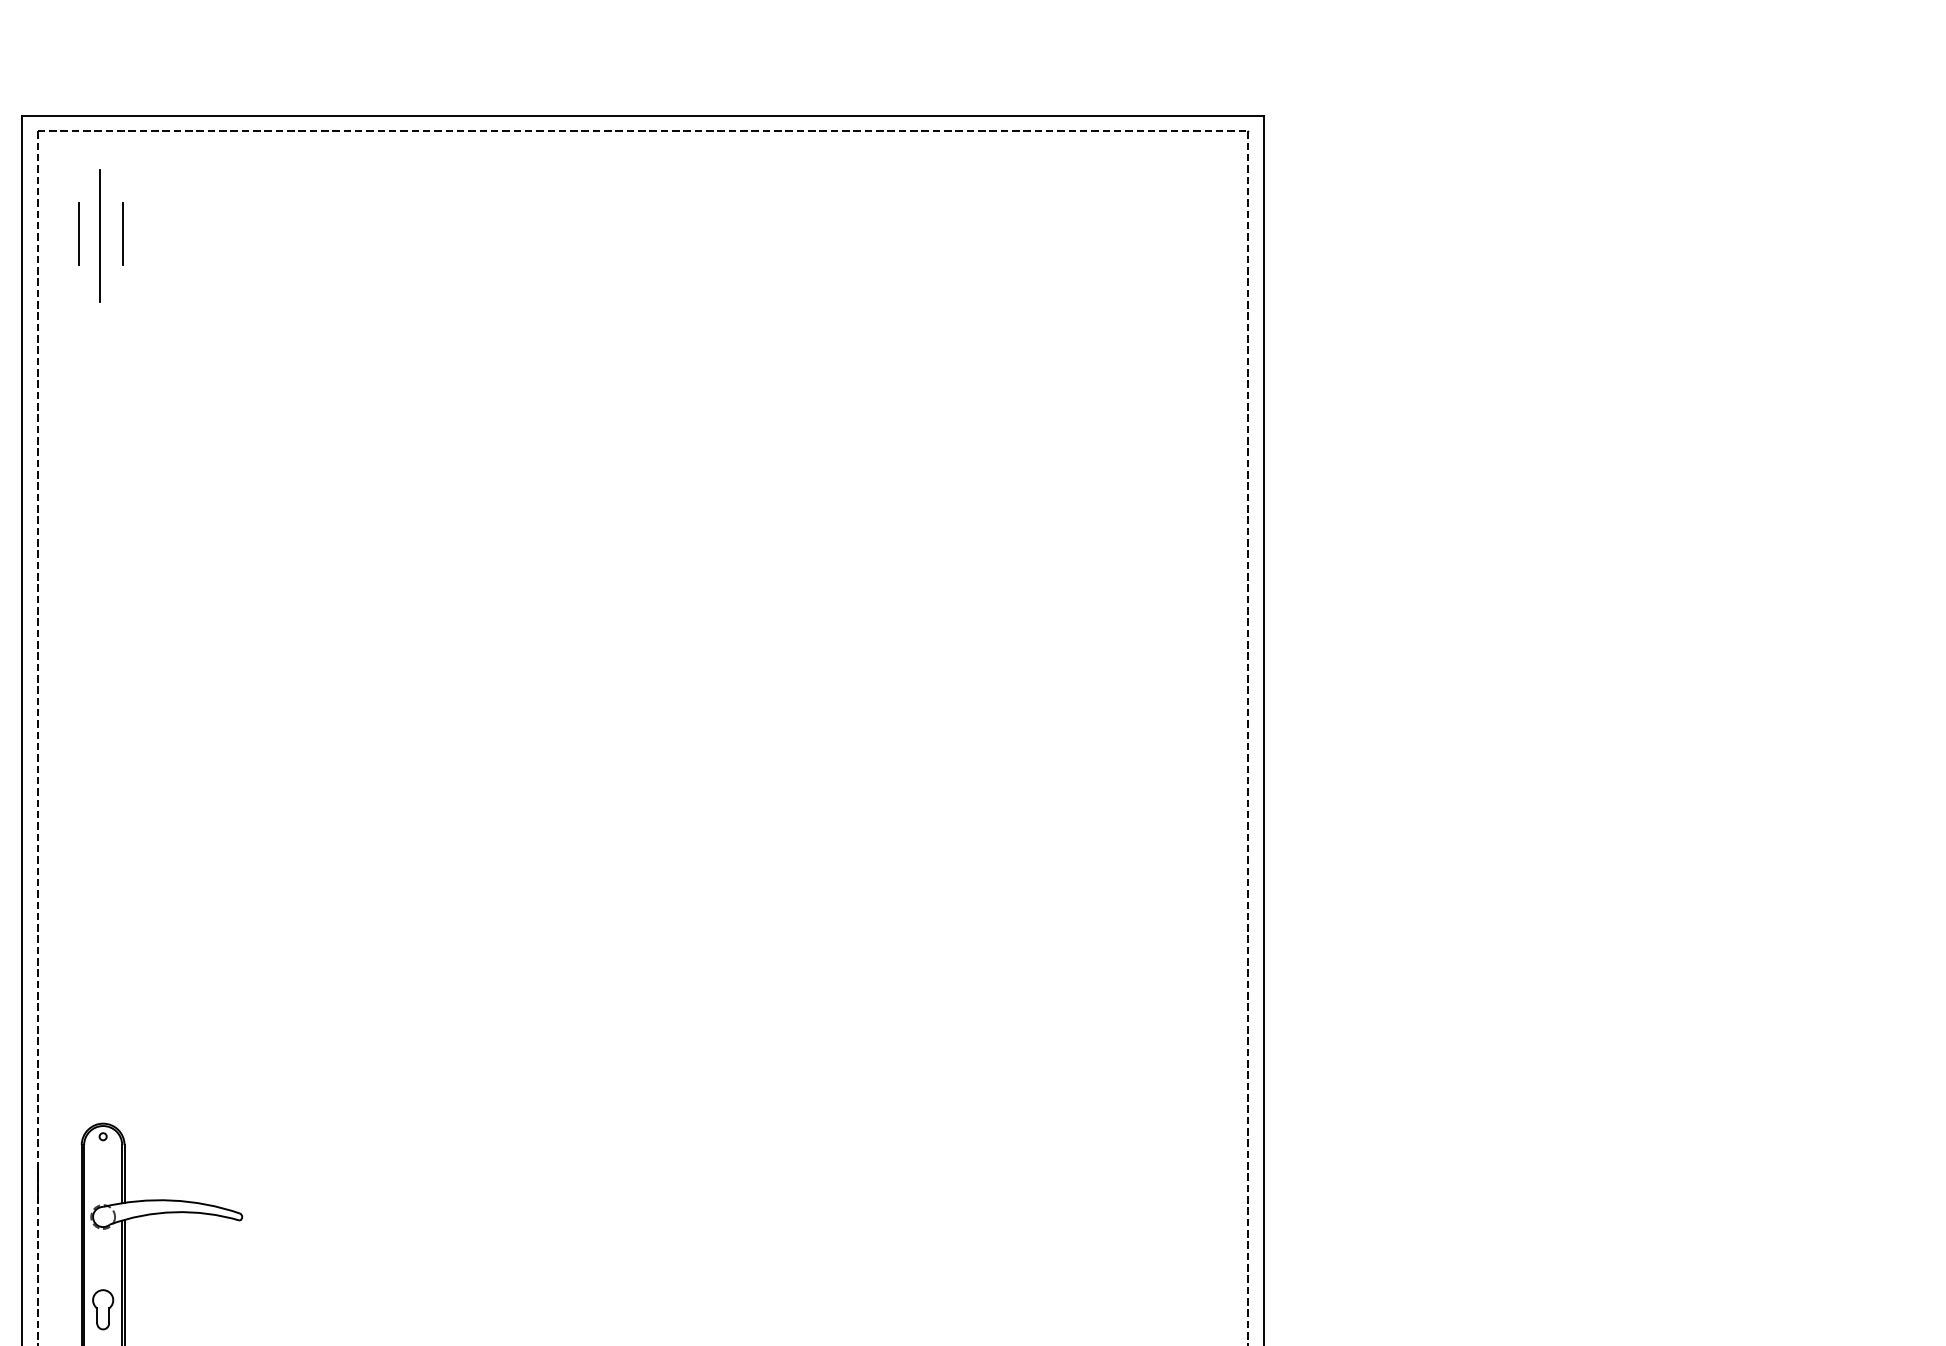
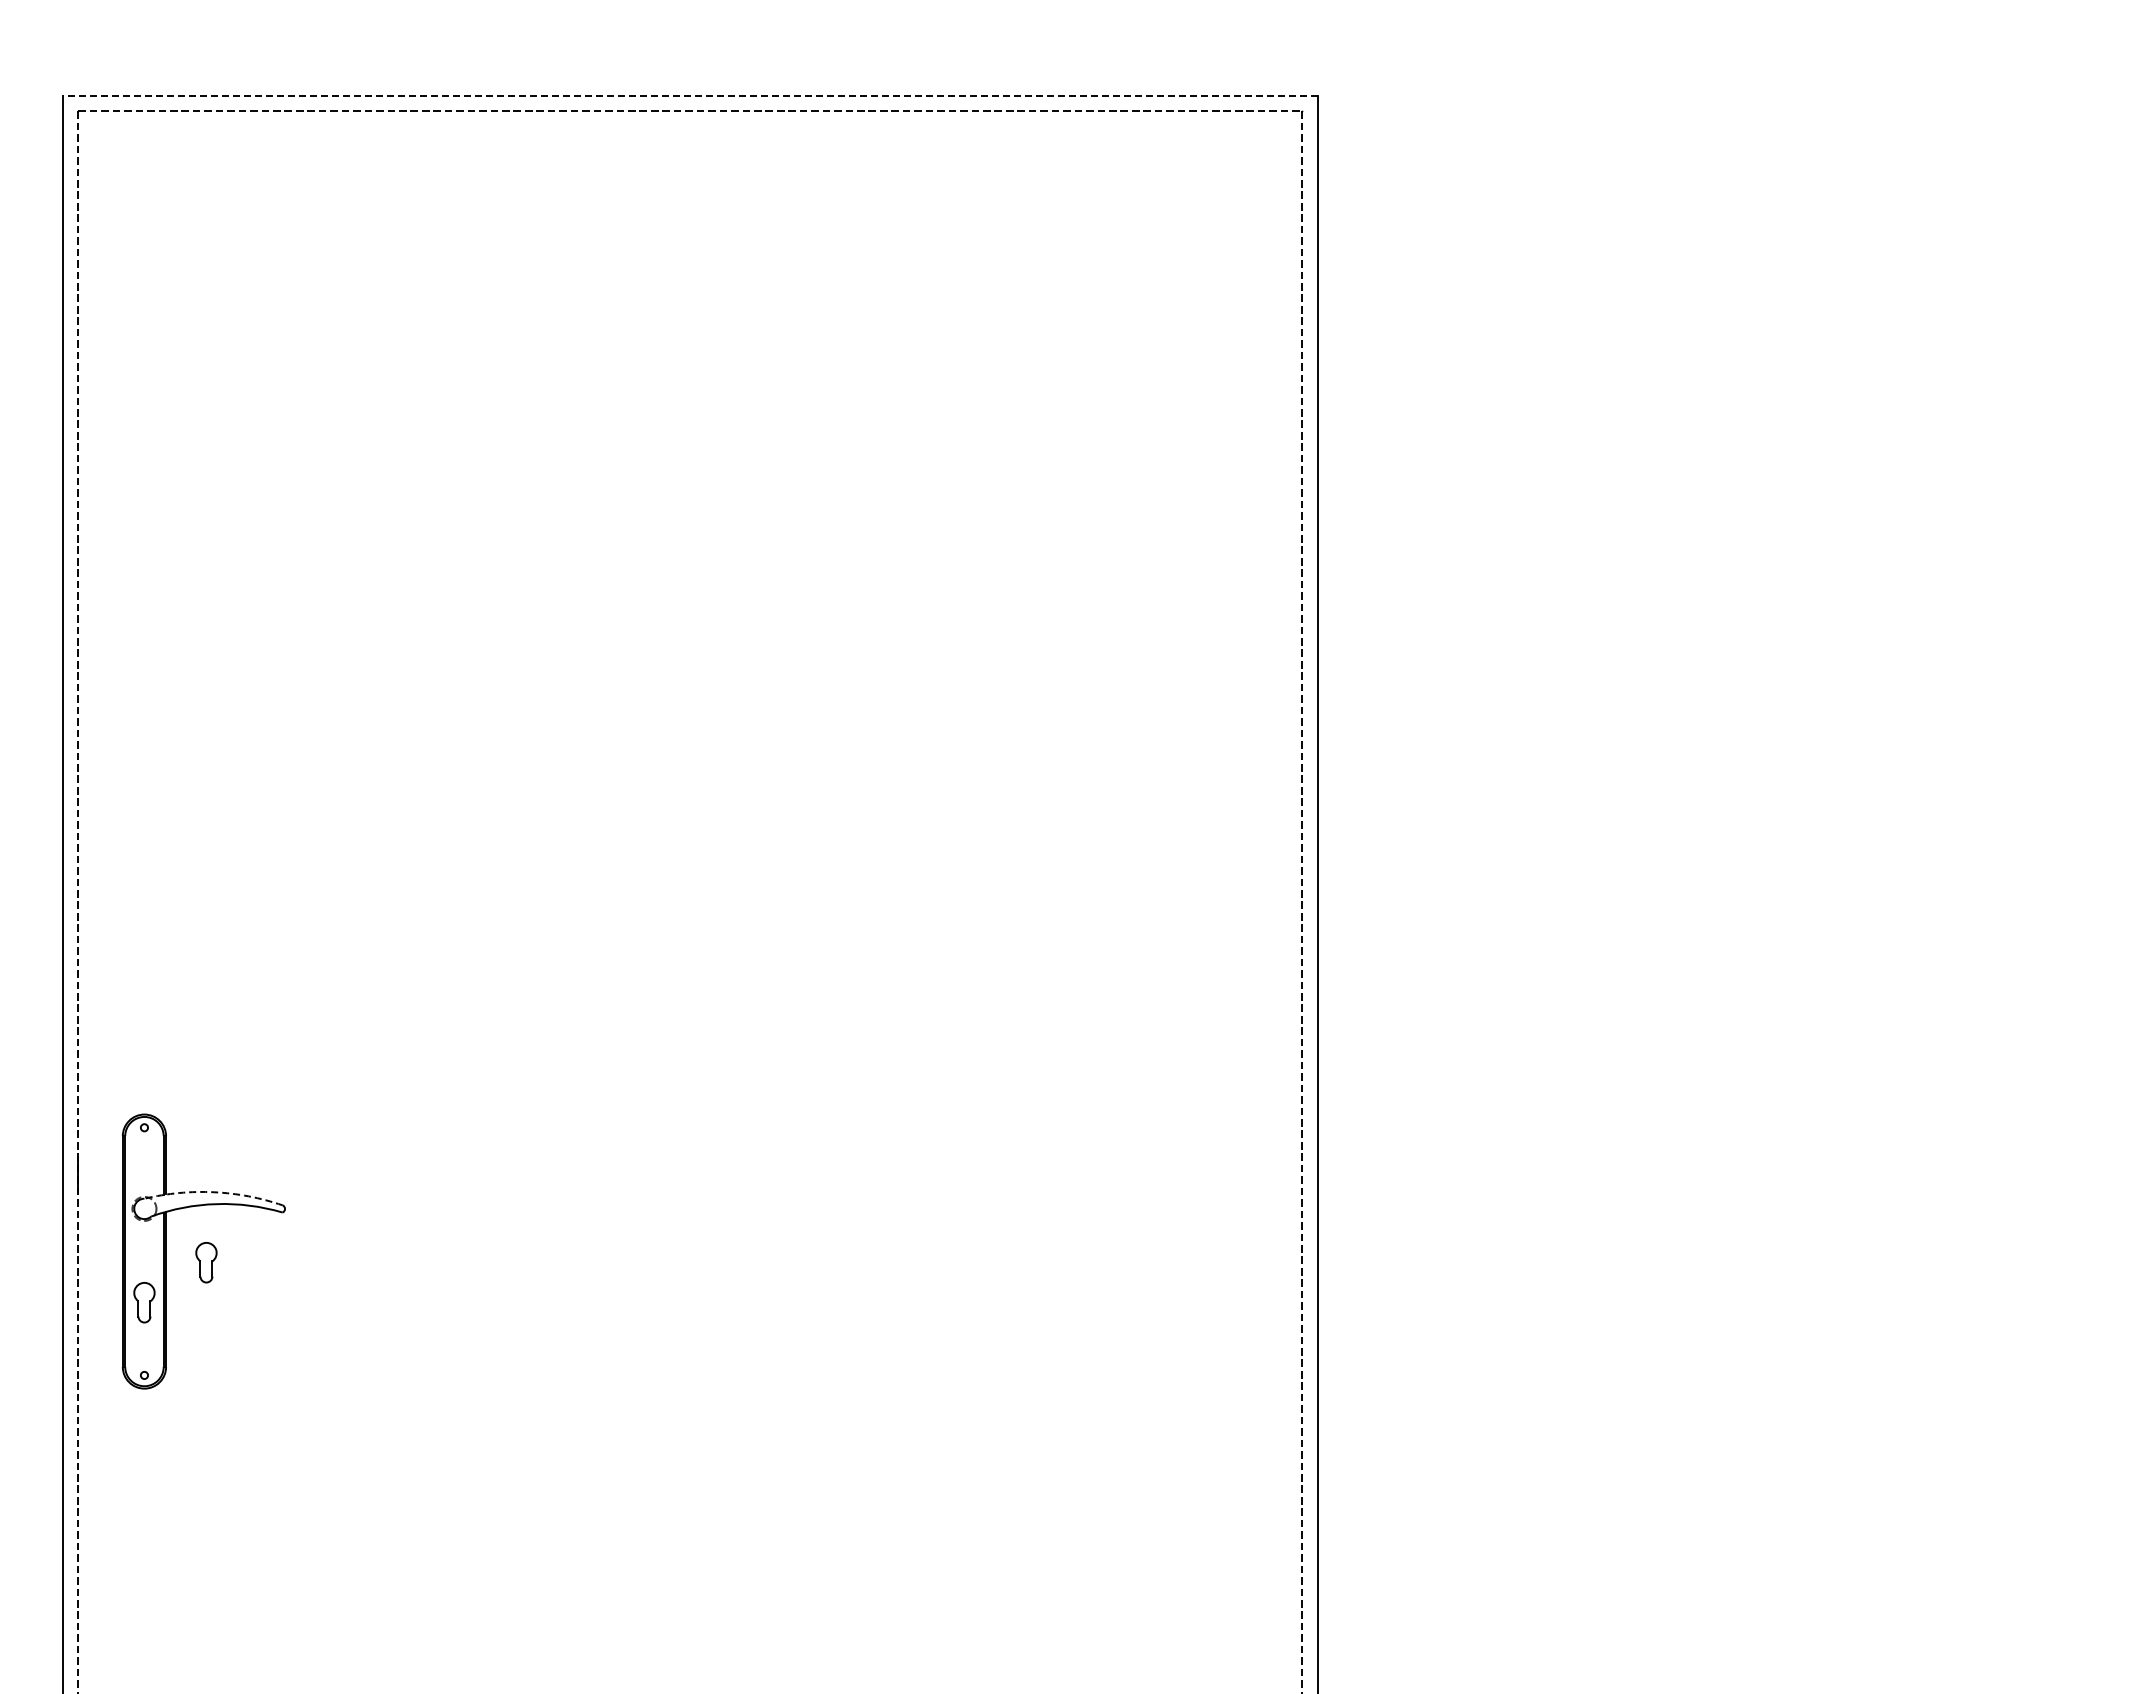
line: (643, 115) -> (690, 95), solid -> dashed
line: (78, 234) -> (119, 215), removed
line: (122, 234) -> (164, 215), removed
line: (100, 236) -> (141, 217), removed
arc: (172, 1200) -> (214, 1192), solid -> dashed
part: (164, 1270) -> (206, 1262), added

